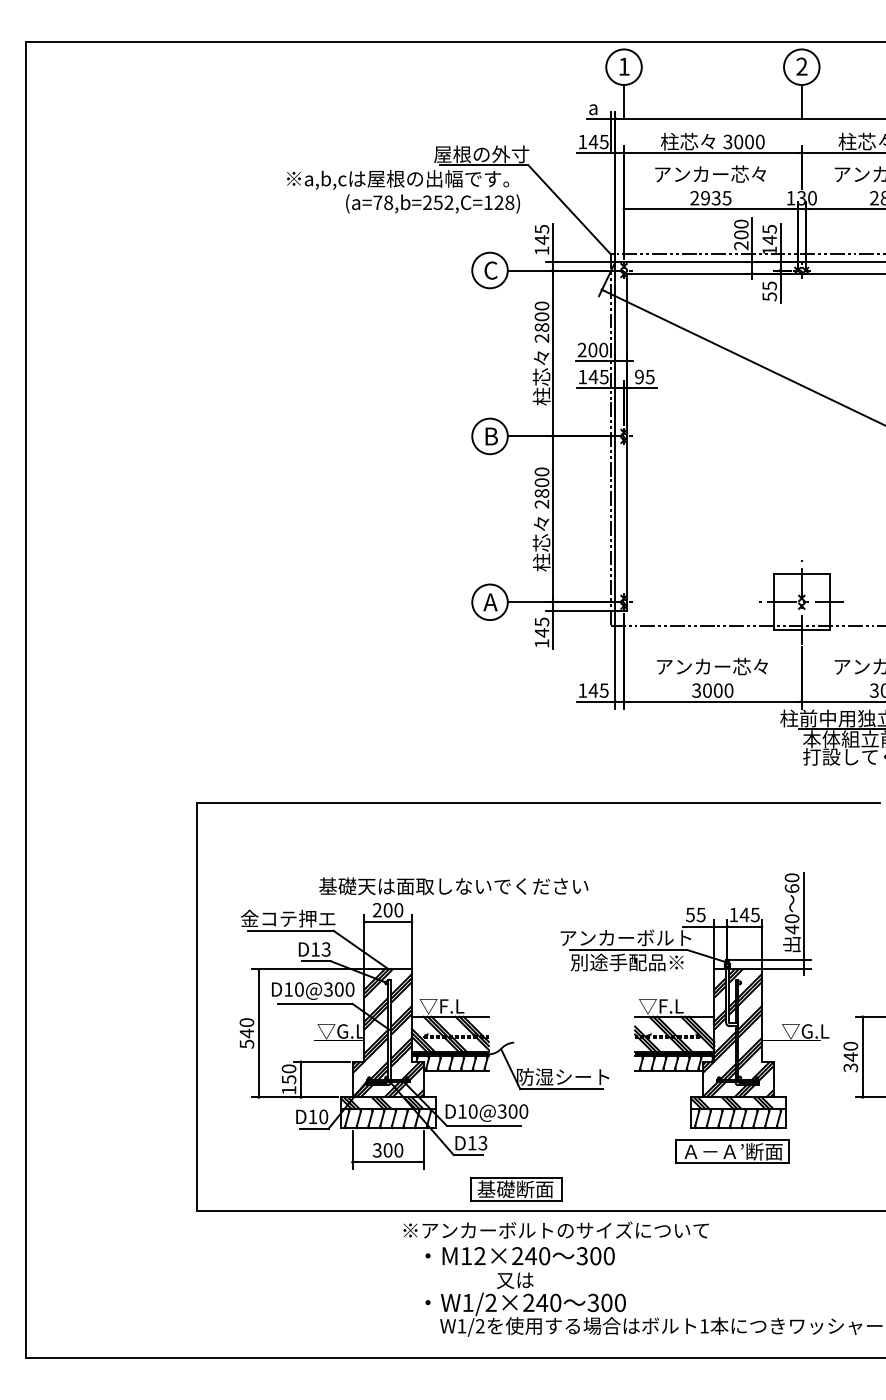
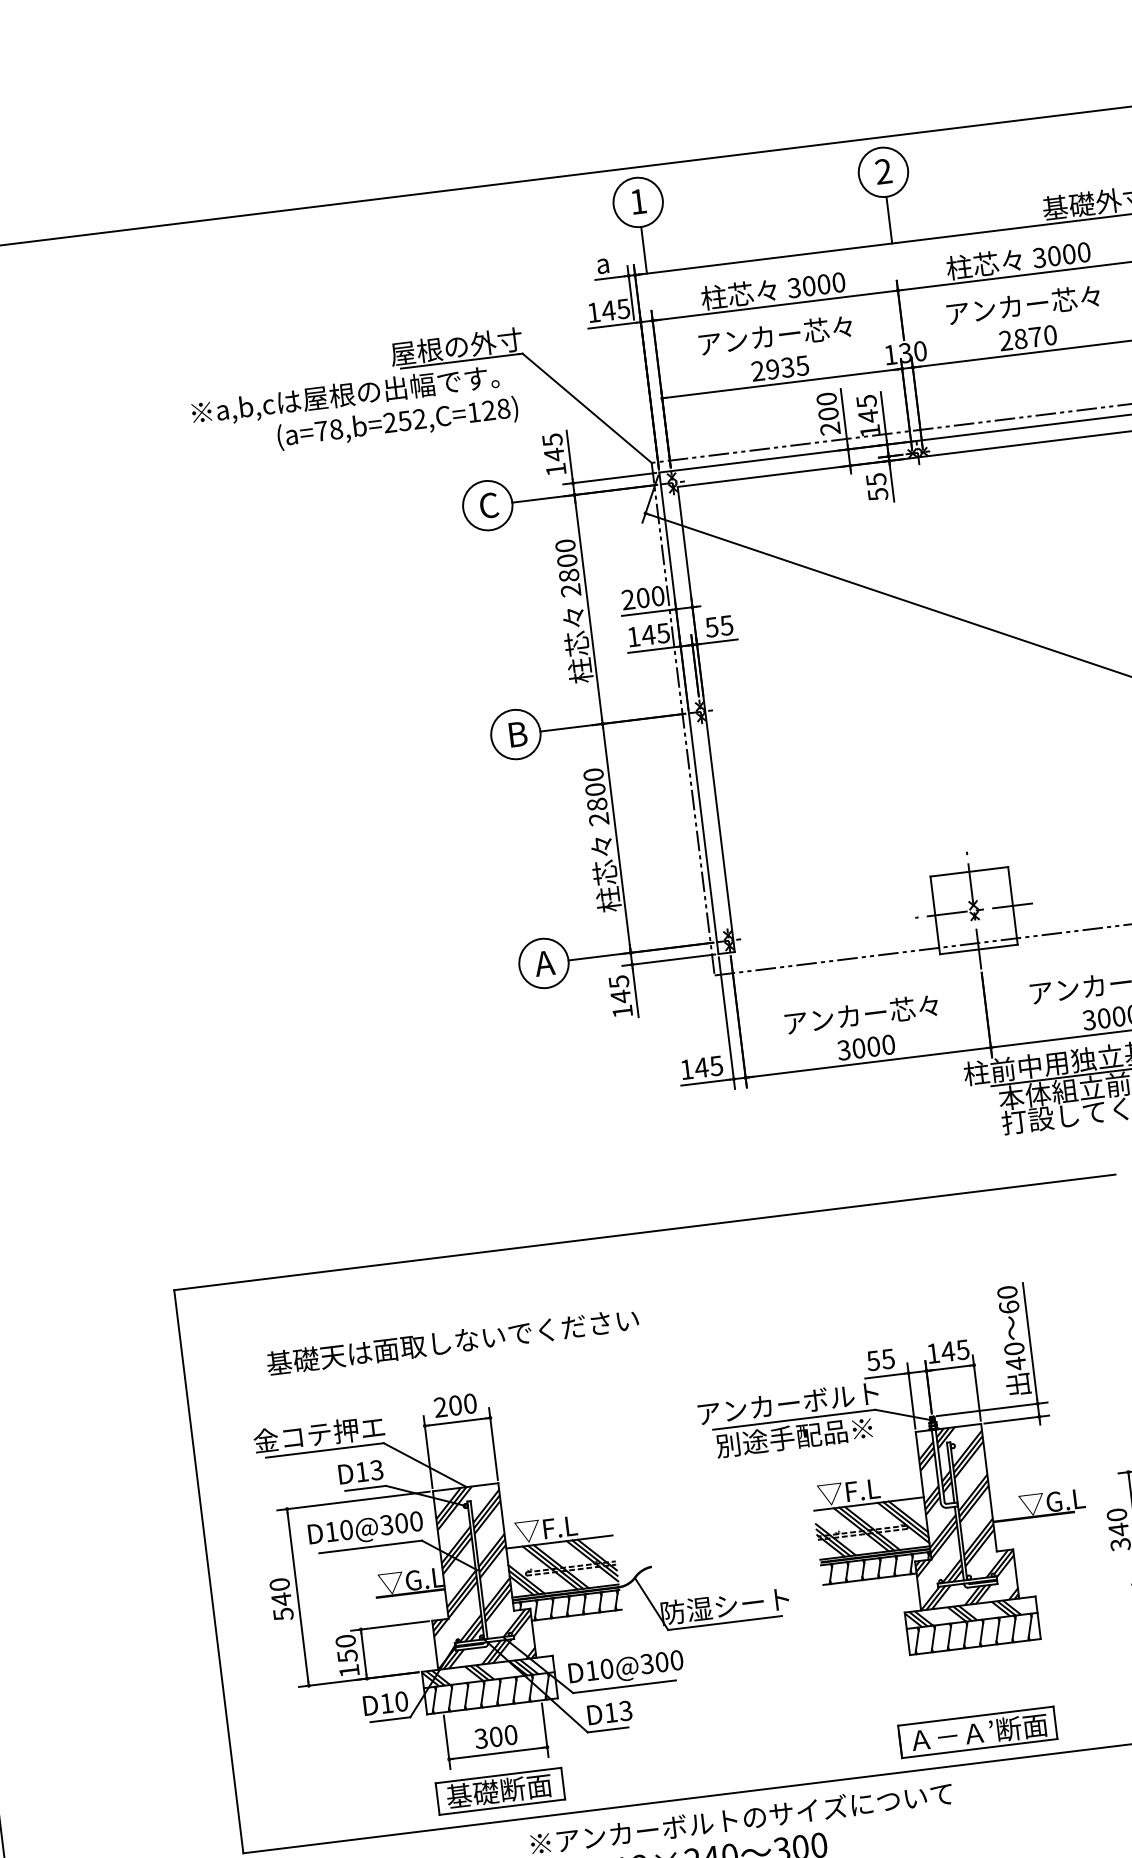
text: (638, 376) -> (710, 626), 95 -> 55
text: (453, 886) -> (452, 1341), moved
part: (732, 1151) -> (978, 1732), moved
part: (516, 1189) -> (500, 1791), moved

